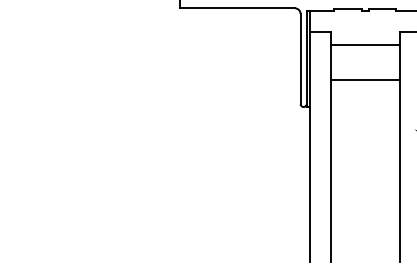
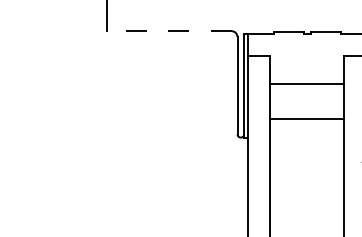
line: (237, 8) -> (169, 31), solid -> dashed
line: (364, 45) -> (306, 84), moved
line: (364, 79) -> (306, 118), moved

